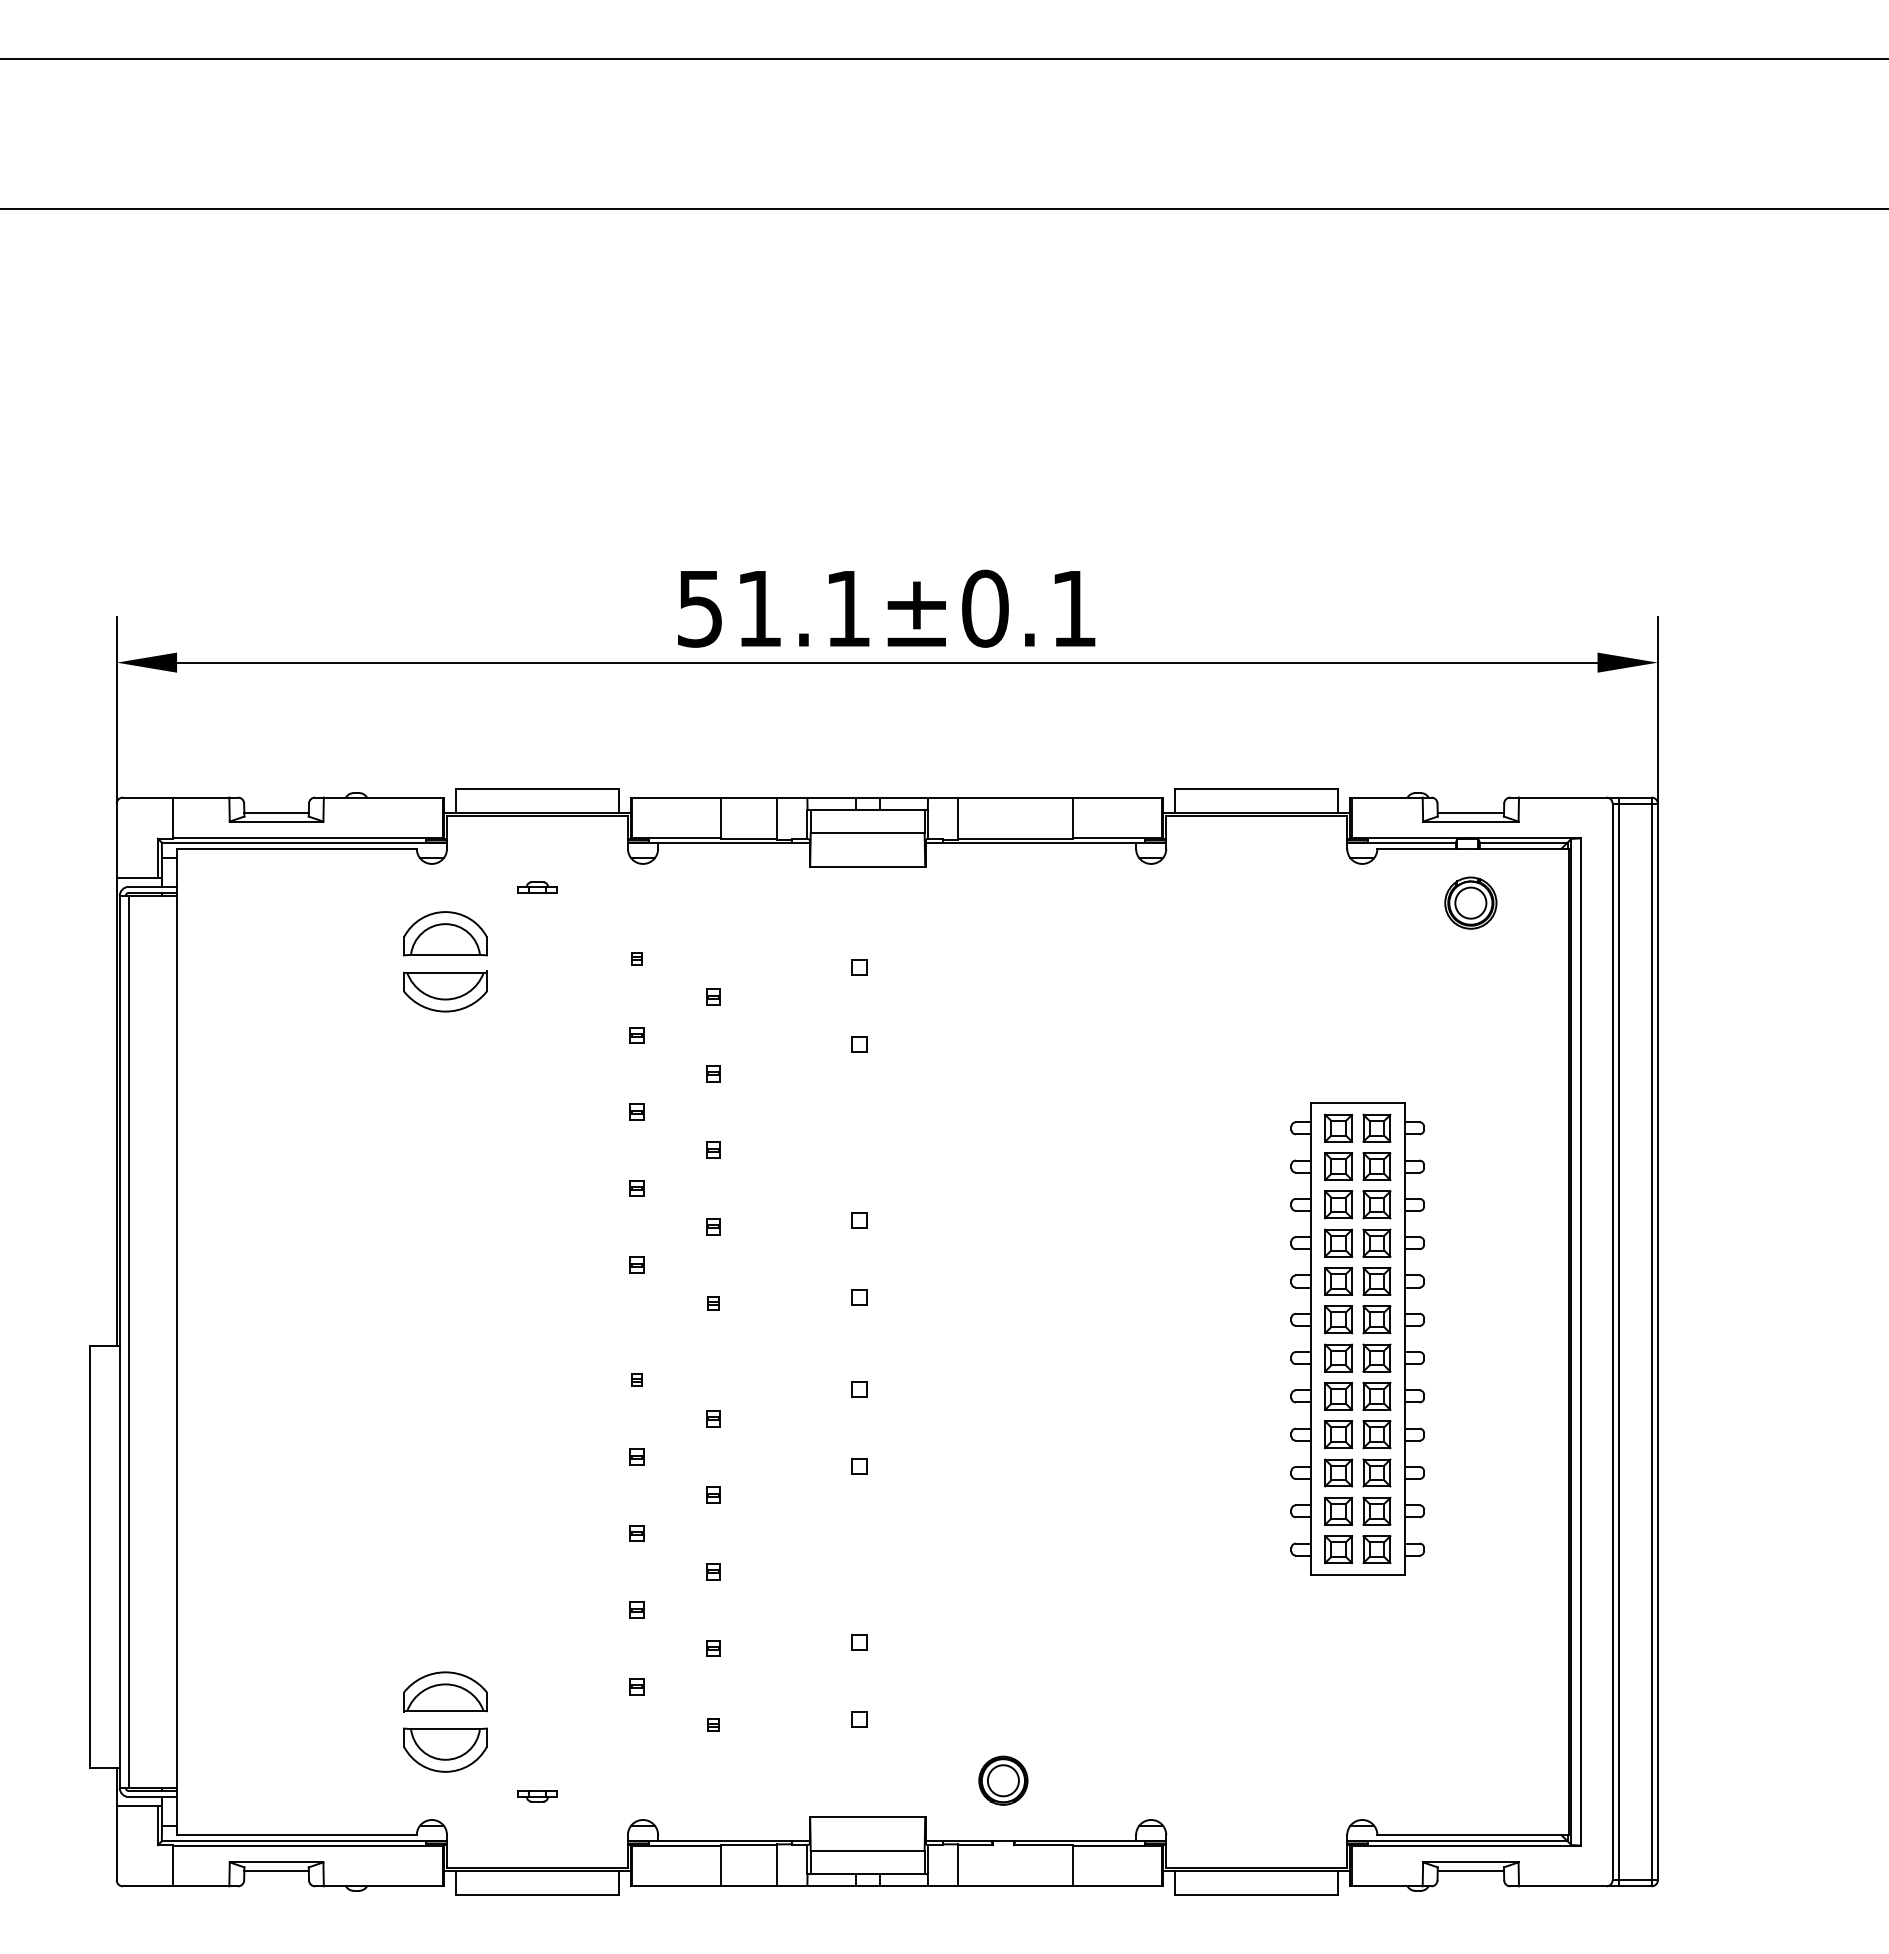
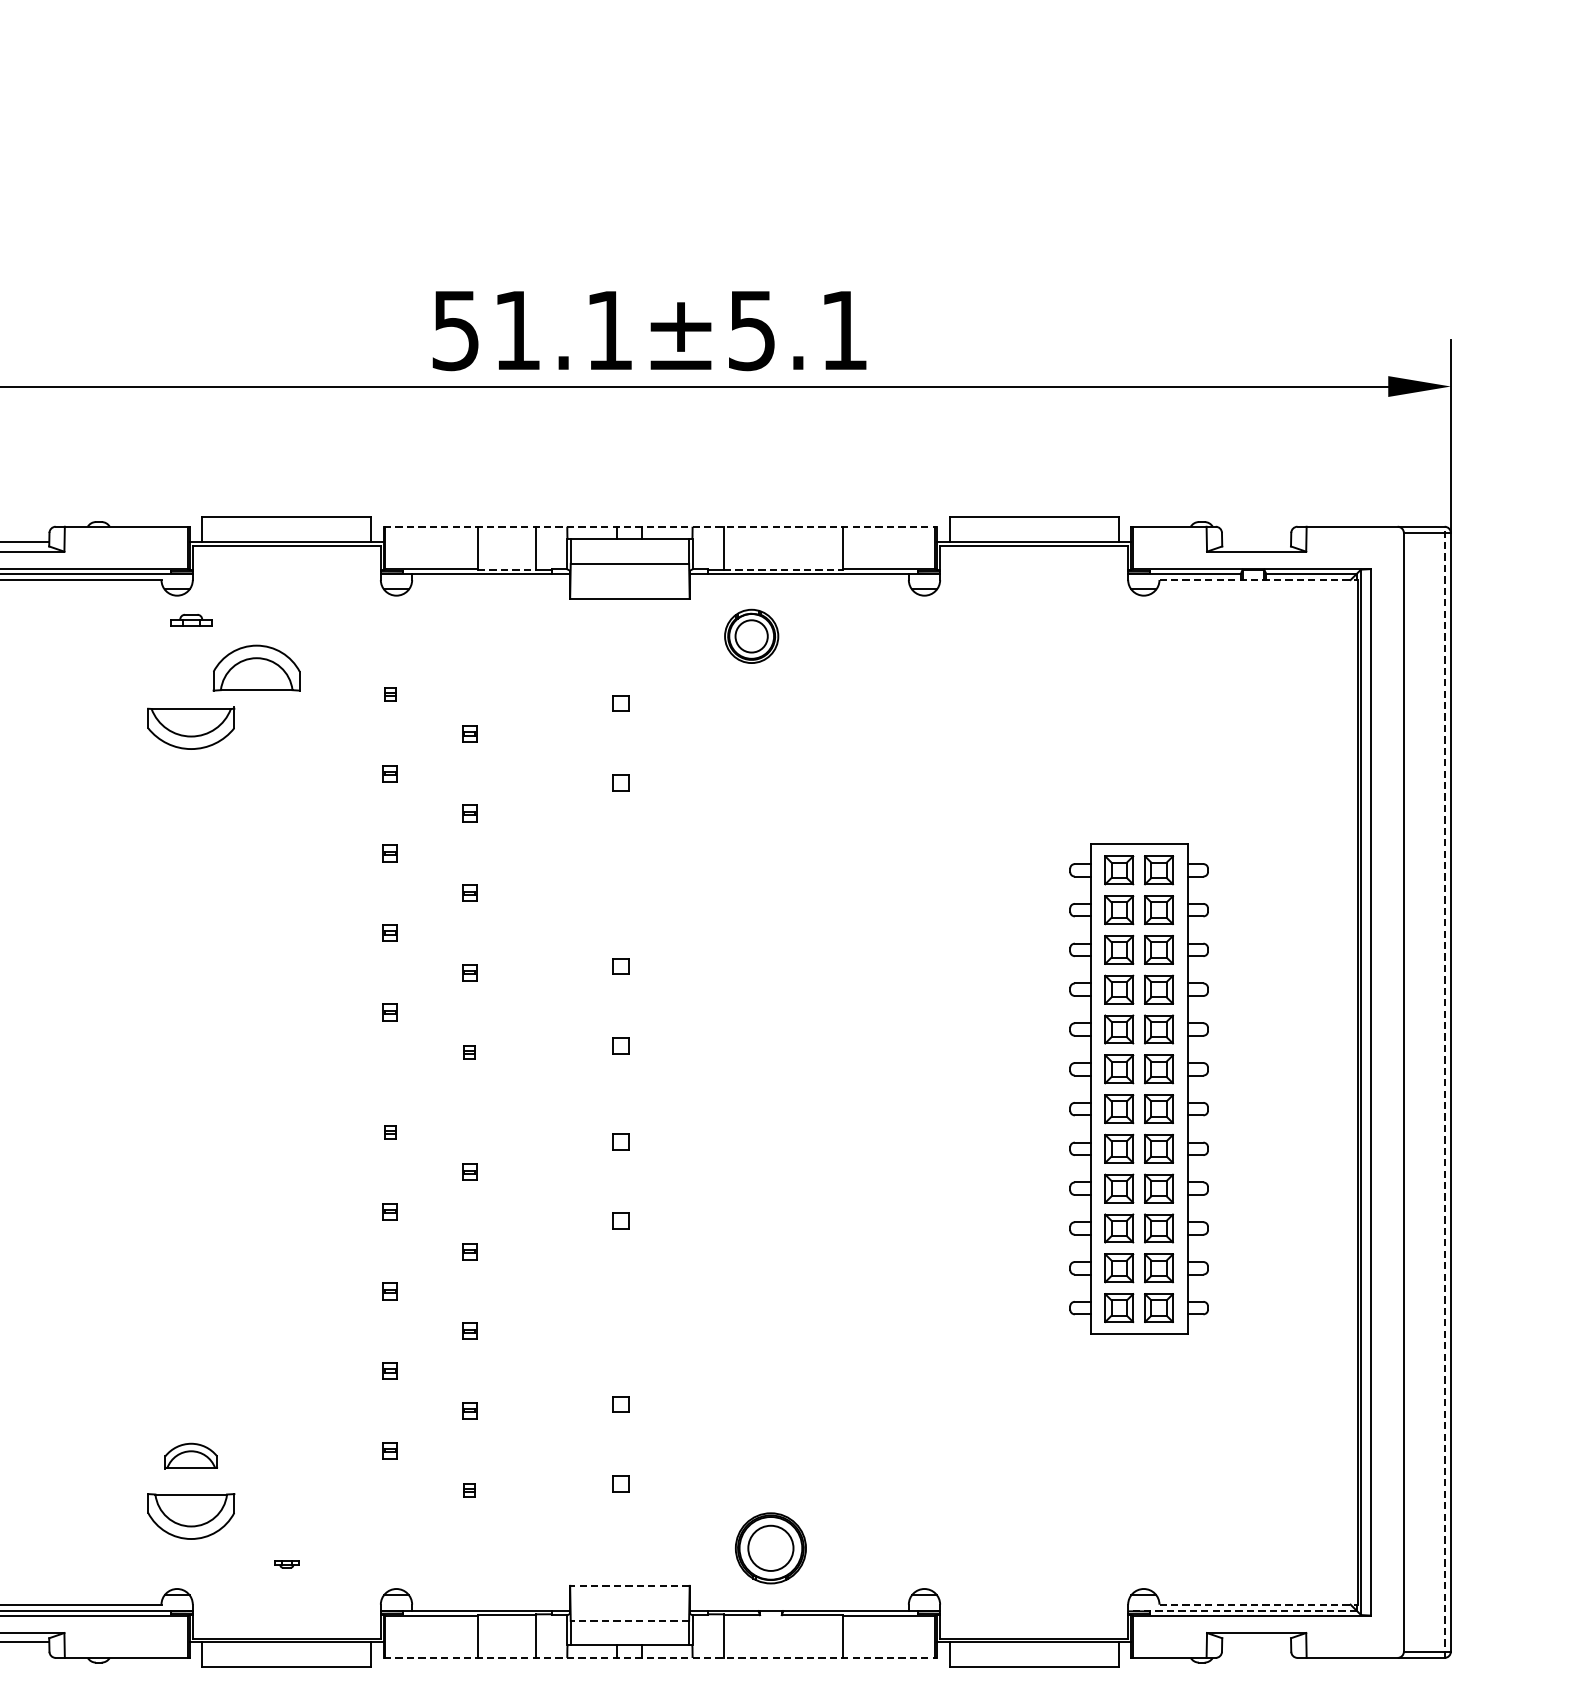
text: (985, 608) -> (752, 330), 51.1±0.1 -> 51.1±5.1
line: (897, 797) -> (660, 526), solid -> dashed
line: (1470, 812) -> (1256, 542), removed
line: (749, 838) -> (507, 569), solid -> dashed
line: (1015, 838) -> (783, 569), solid -> dashed
line: (1473, 848) -> (1259, 579), solid -> dashed
part: (537, 887) -> (191, 620), moved
part: (1470, 902) -> (751, 635), moved
part: (445, 933) -> (256, 667), moved
line: (1618, 1341) -> (1410, 1091), removed
line: (1651, 1341) -> (1444, 1091), solid -> dashed
part: (445, 1691) -> (191, 1455), size x0.6
part: (1003, 1780) -> (771, 1547), size x1.4
part: (537, 1796) -> (286, 1564), size x0.6
line: (867, 1816) -> (629, 1585), solid -> dashed
line: (1473, 1835) -> (1259, 1605), solid -> dashed
line: (1456, 1841) -> (1241, 1611), solid -> dashed
line: (867, 1850) -> (629, 1620), solid -> dashed
line: (1470, 1871) -> (1256, 1642), removed
line: (897, 1886) -> (660, 1658), solid -> dashed

